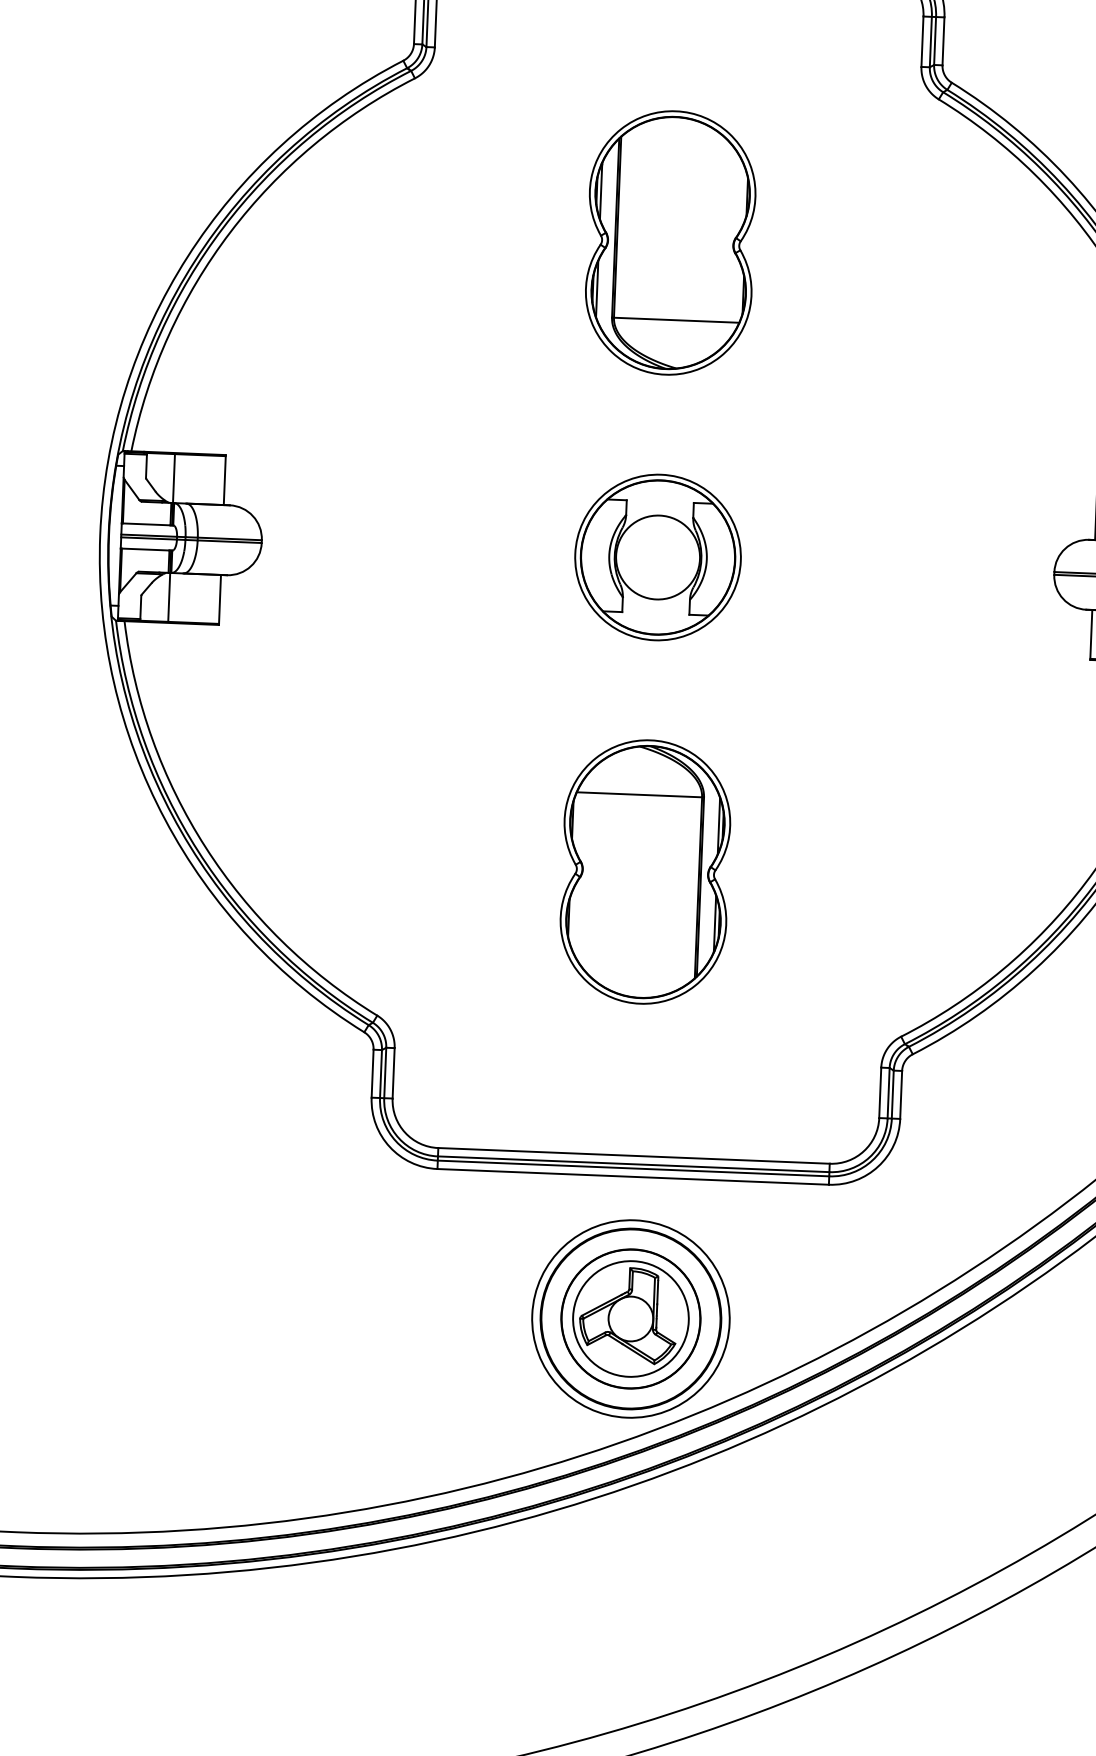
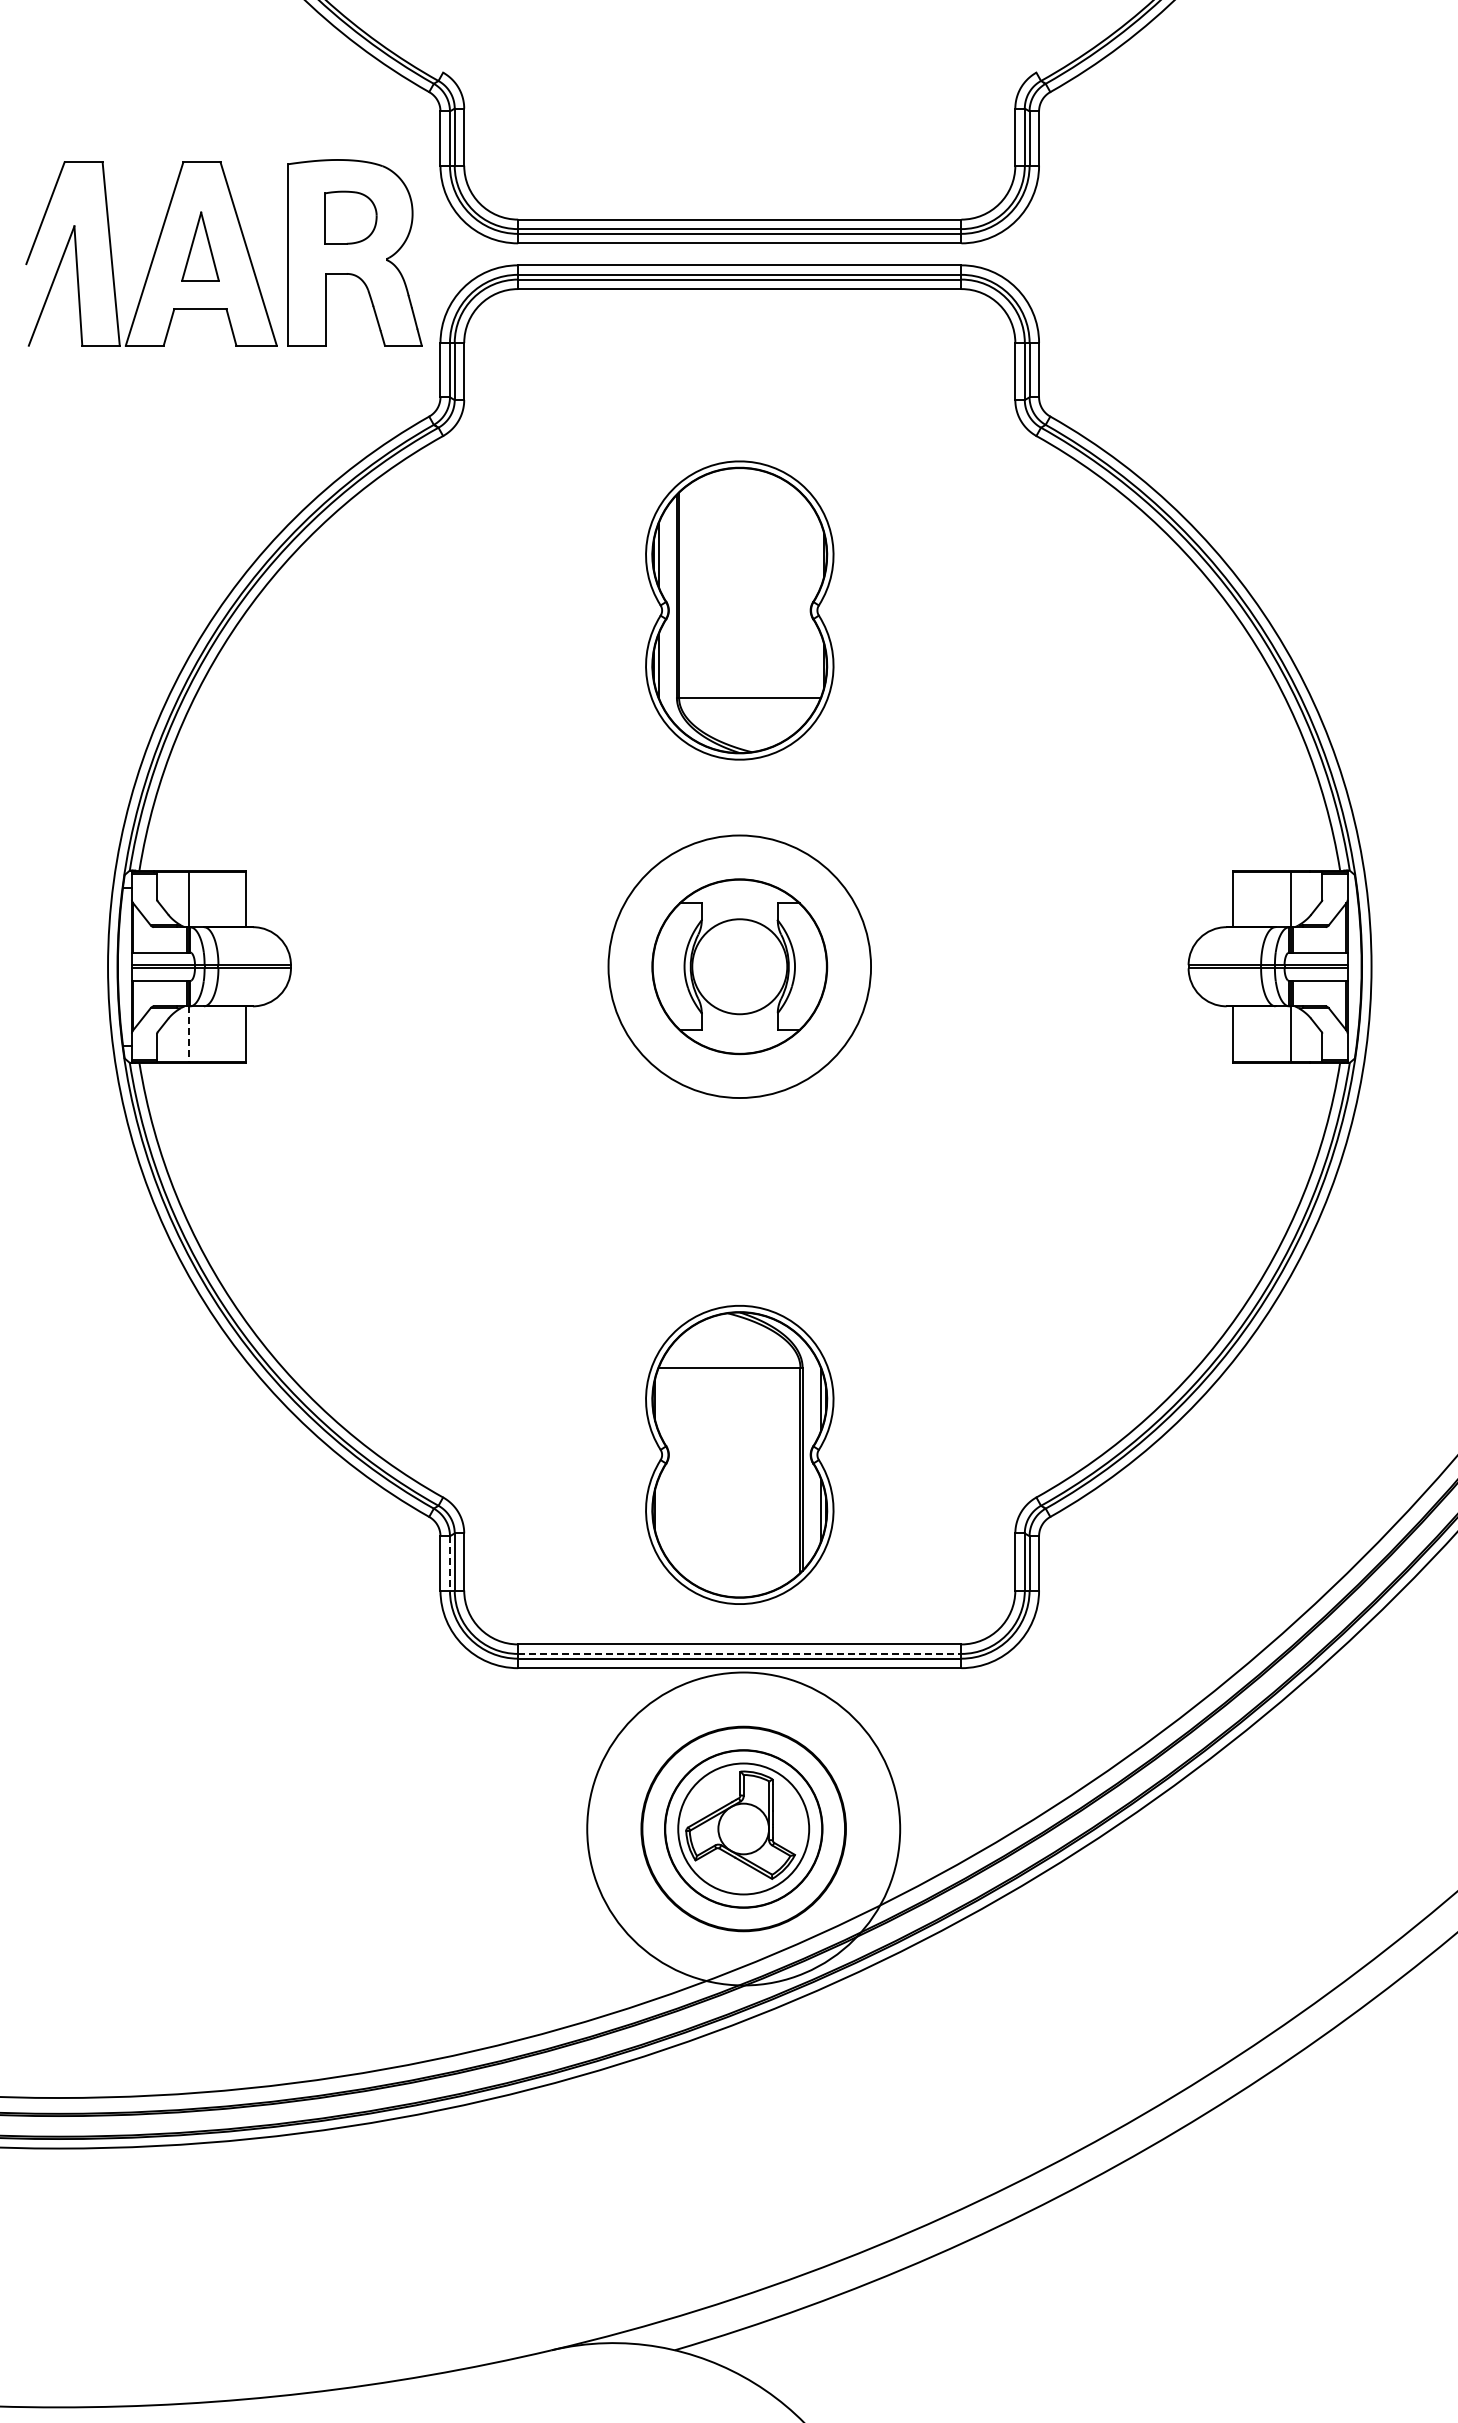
circle: (657, 557) -> (739, 966), size x1.4
line: (168, 597) -> (188, 1034), solid -> dashed
part: (645, 871) -> (739, 1454), moved
line: (380, 1074) -> (449, 1563), solid -> dashed
line: (633, 1163) -> (739, 1653), solid -> dashed
circle: (630, 1318) -> (743, 1828), size x1.4

